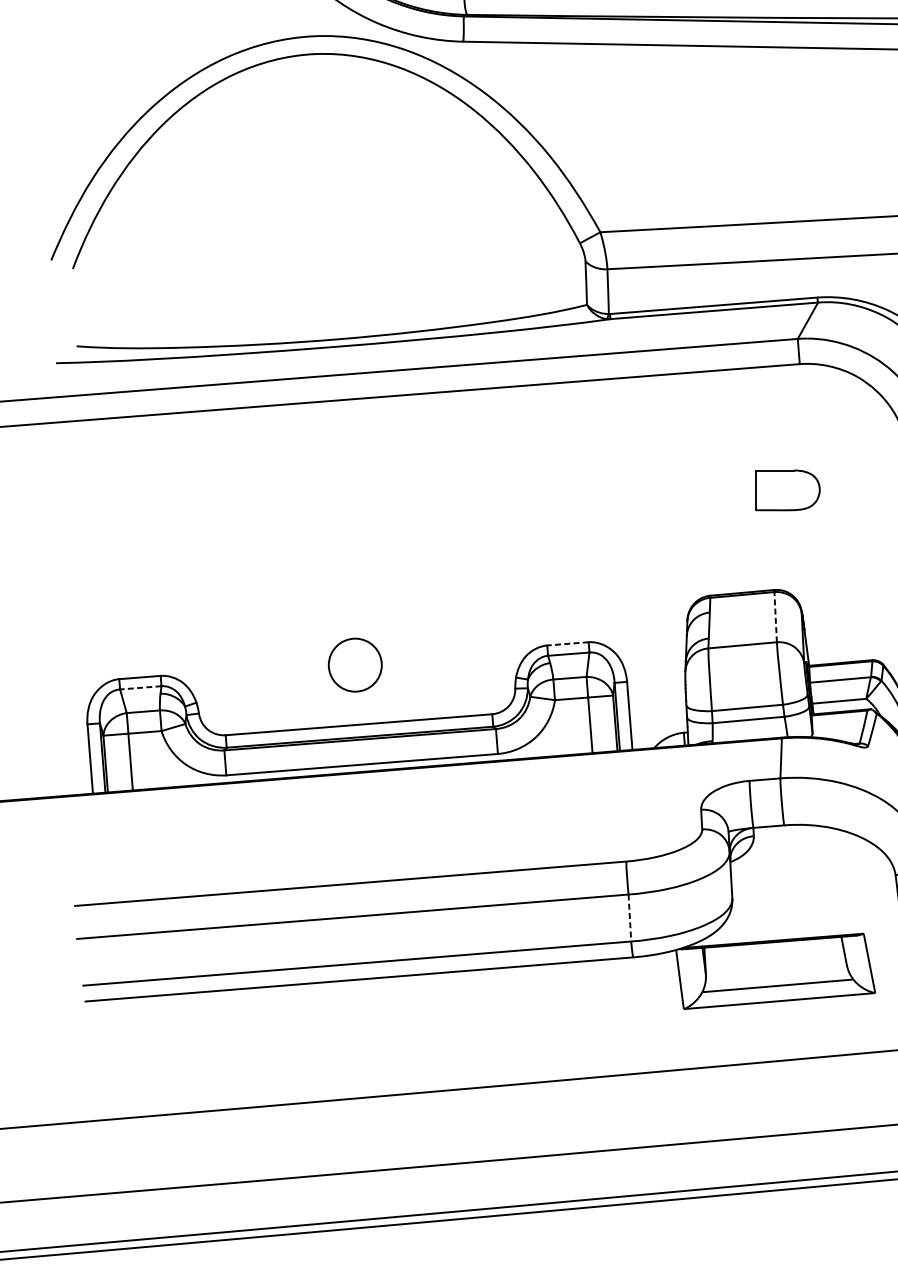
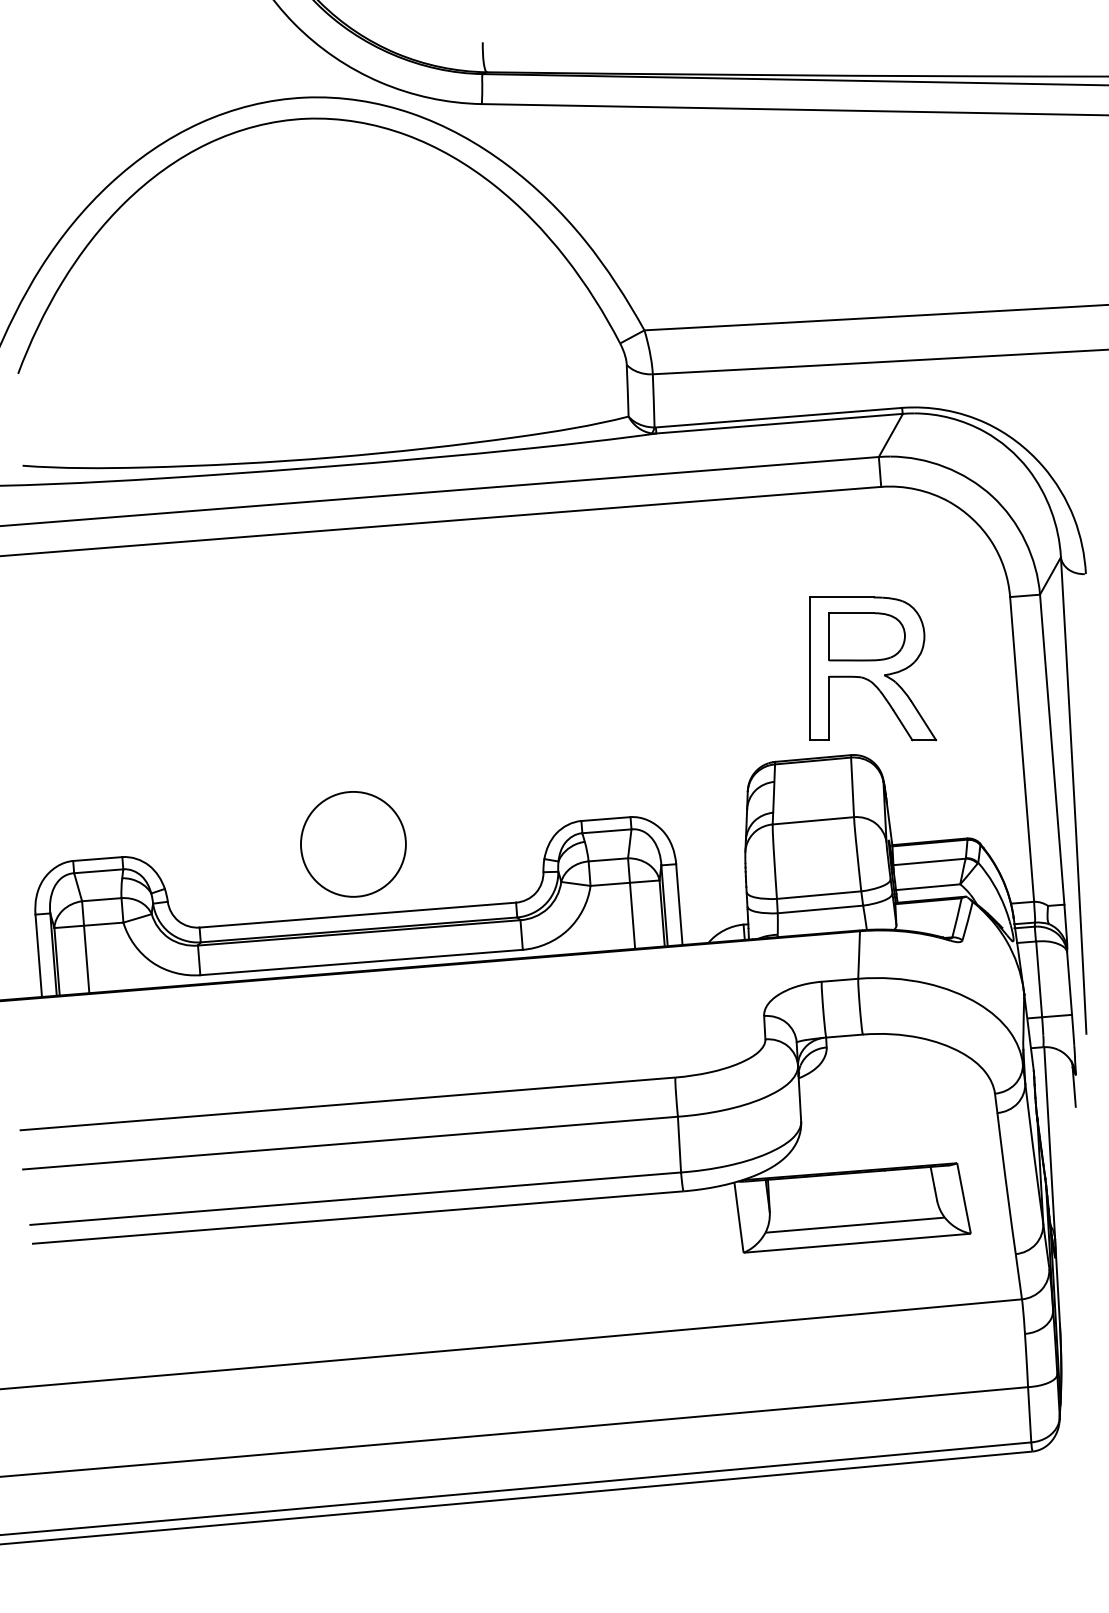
part: (793, 517) -> (873, 668), added
line: (775, 617) -> (852, 787), dashed -> solid
line: (567, 644) -> (605, 819), dashed -> solid
circle: (354, 664) -> (352, 843), size x1.67
line: (140, 688) -> (98, 871), dashed -> solid
line: (629, 917) -> (679, 1144), dashed -> solid

